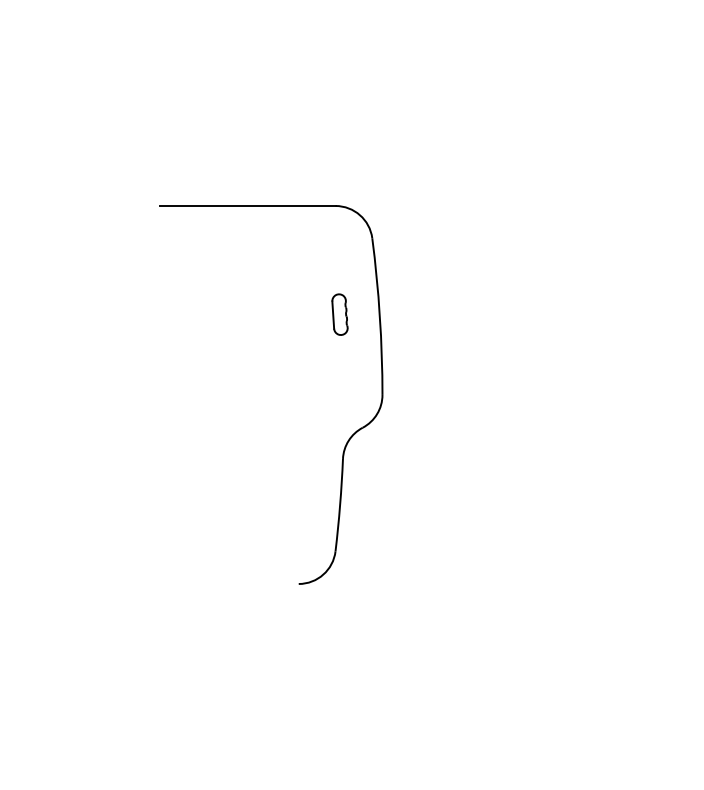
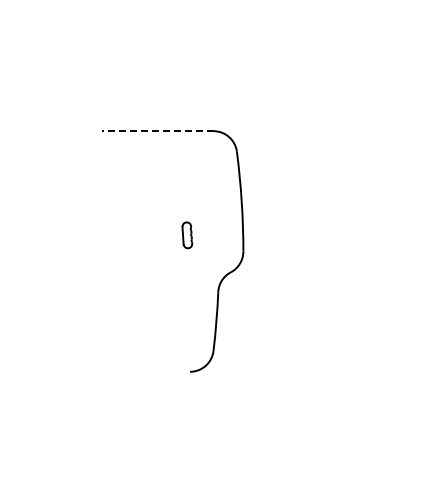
line: (247, 206) -> (157, 131), solid -> dashed
part: (340, 314) -> (187, 235), moved

